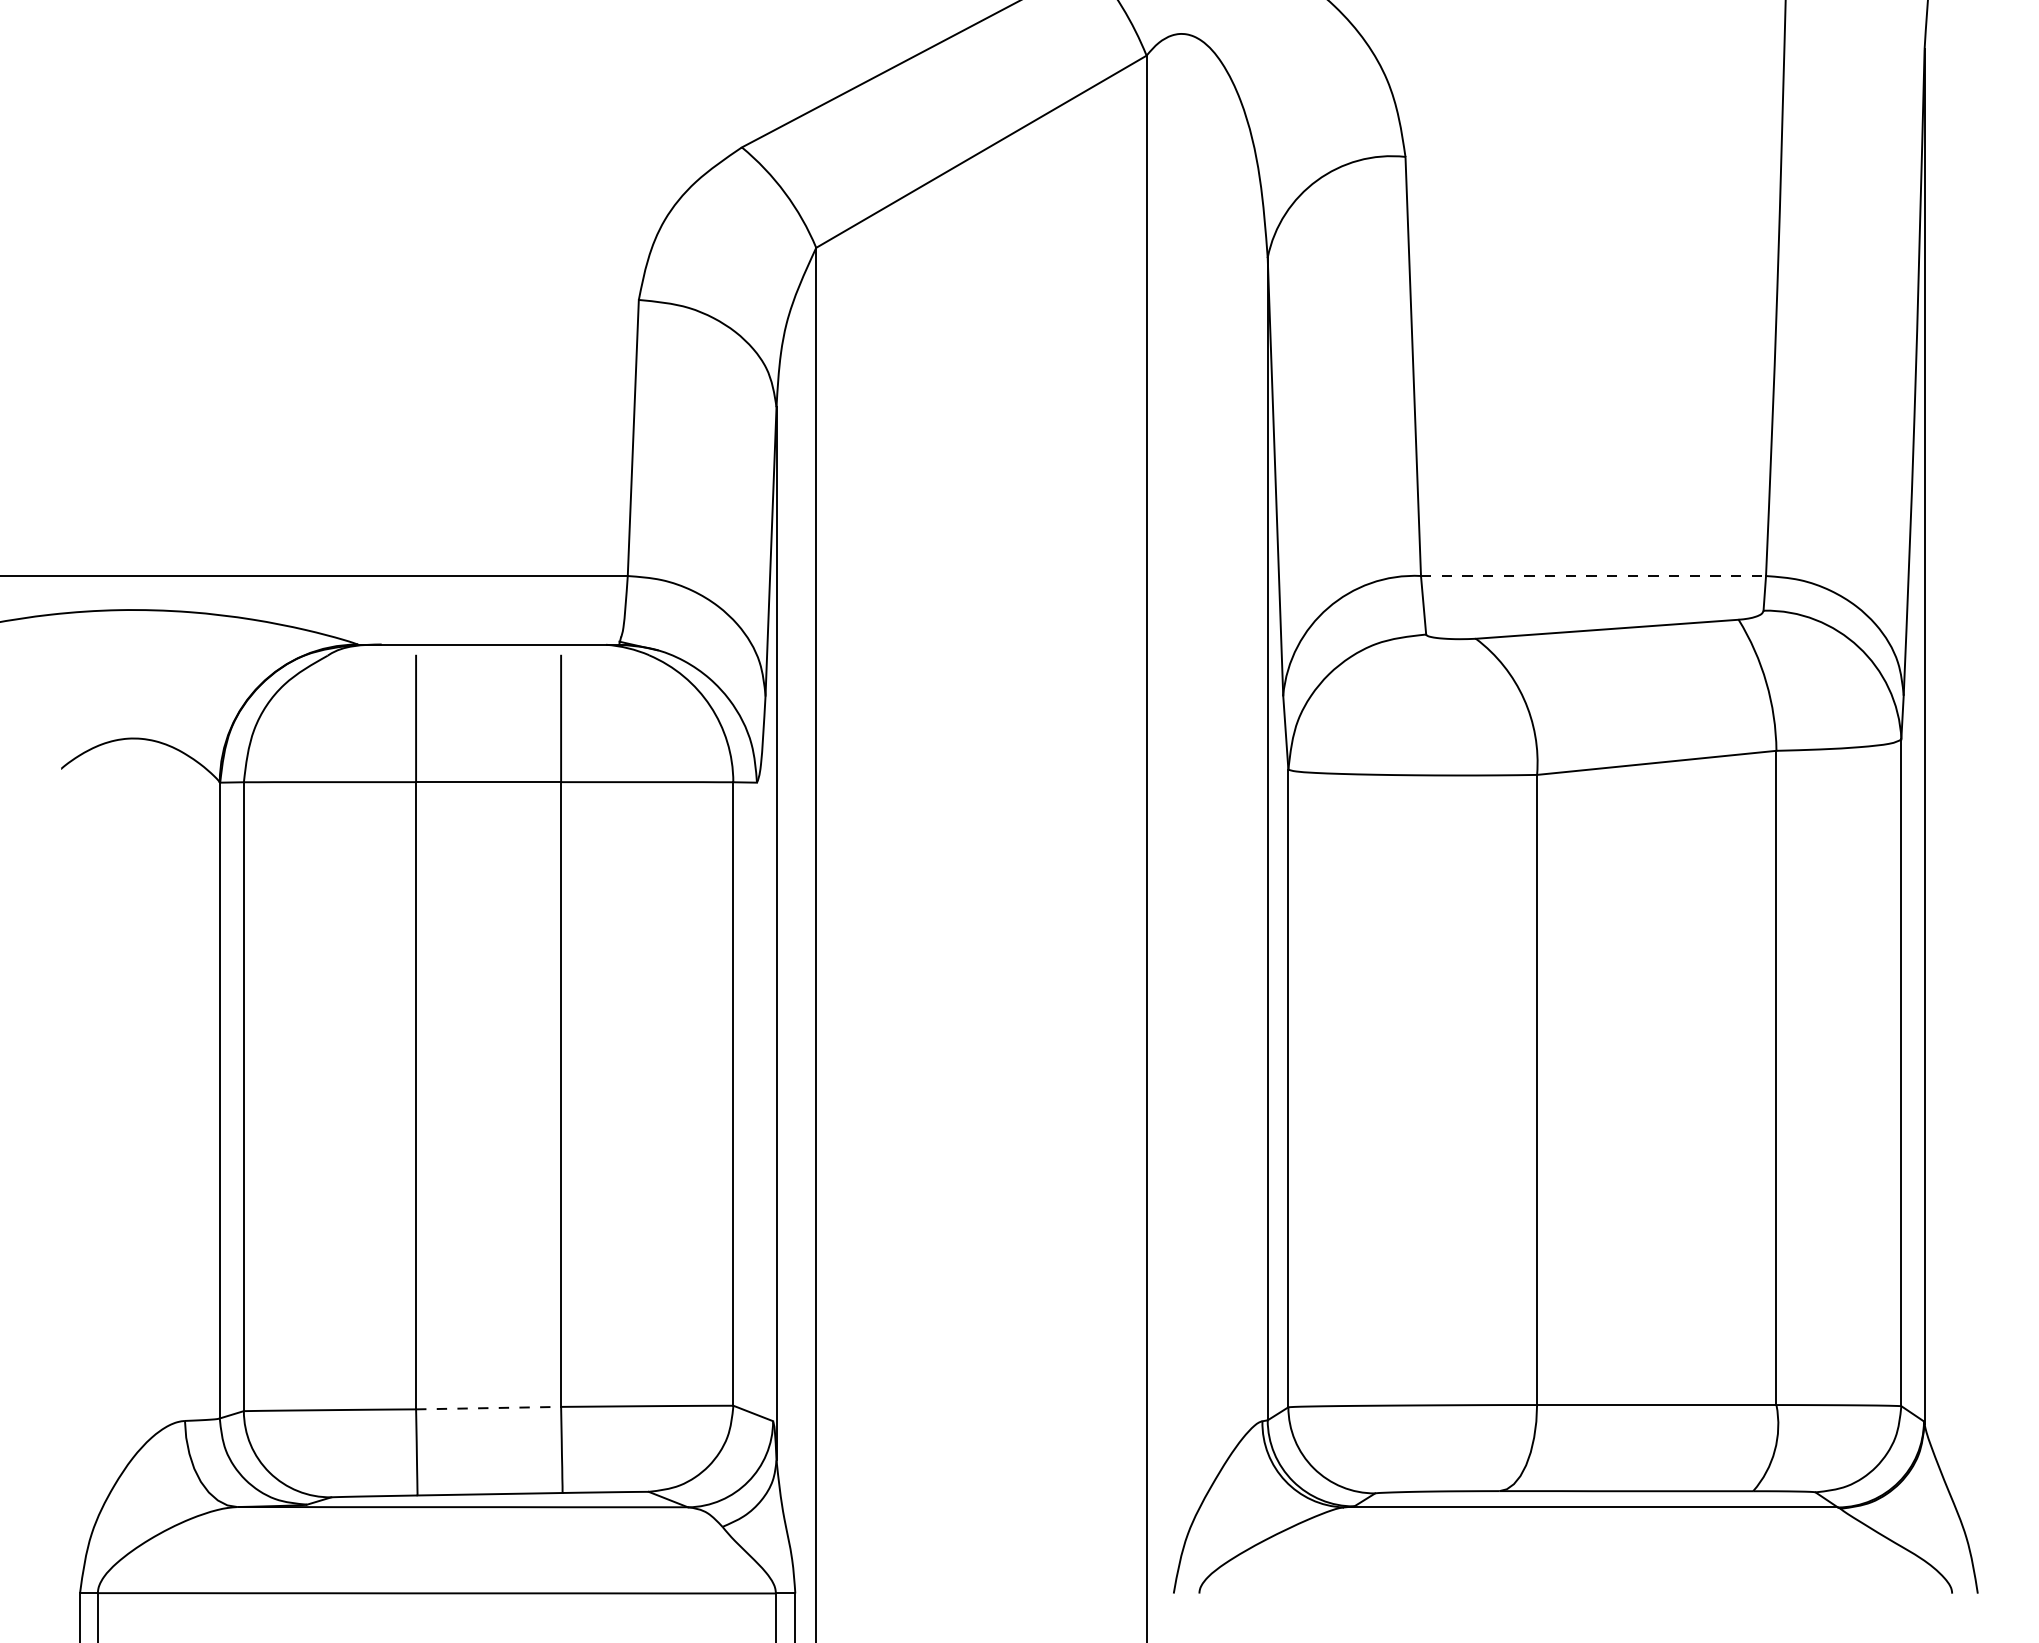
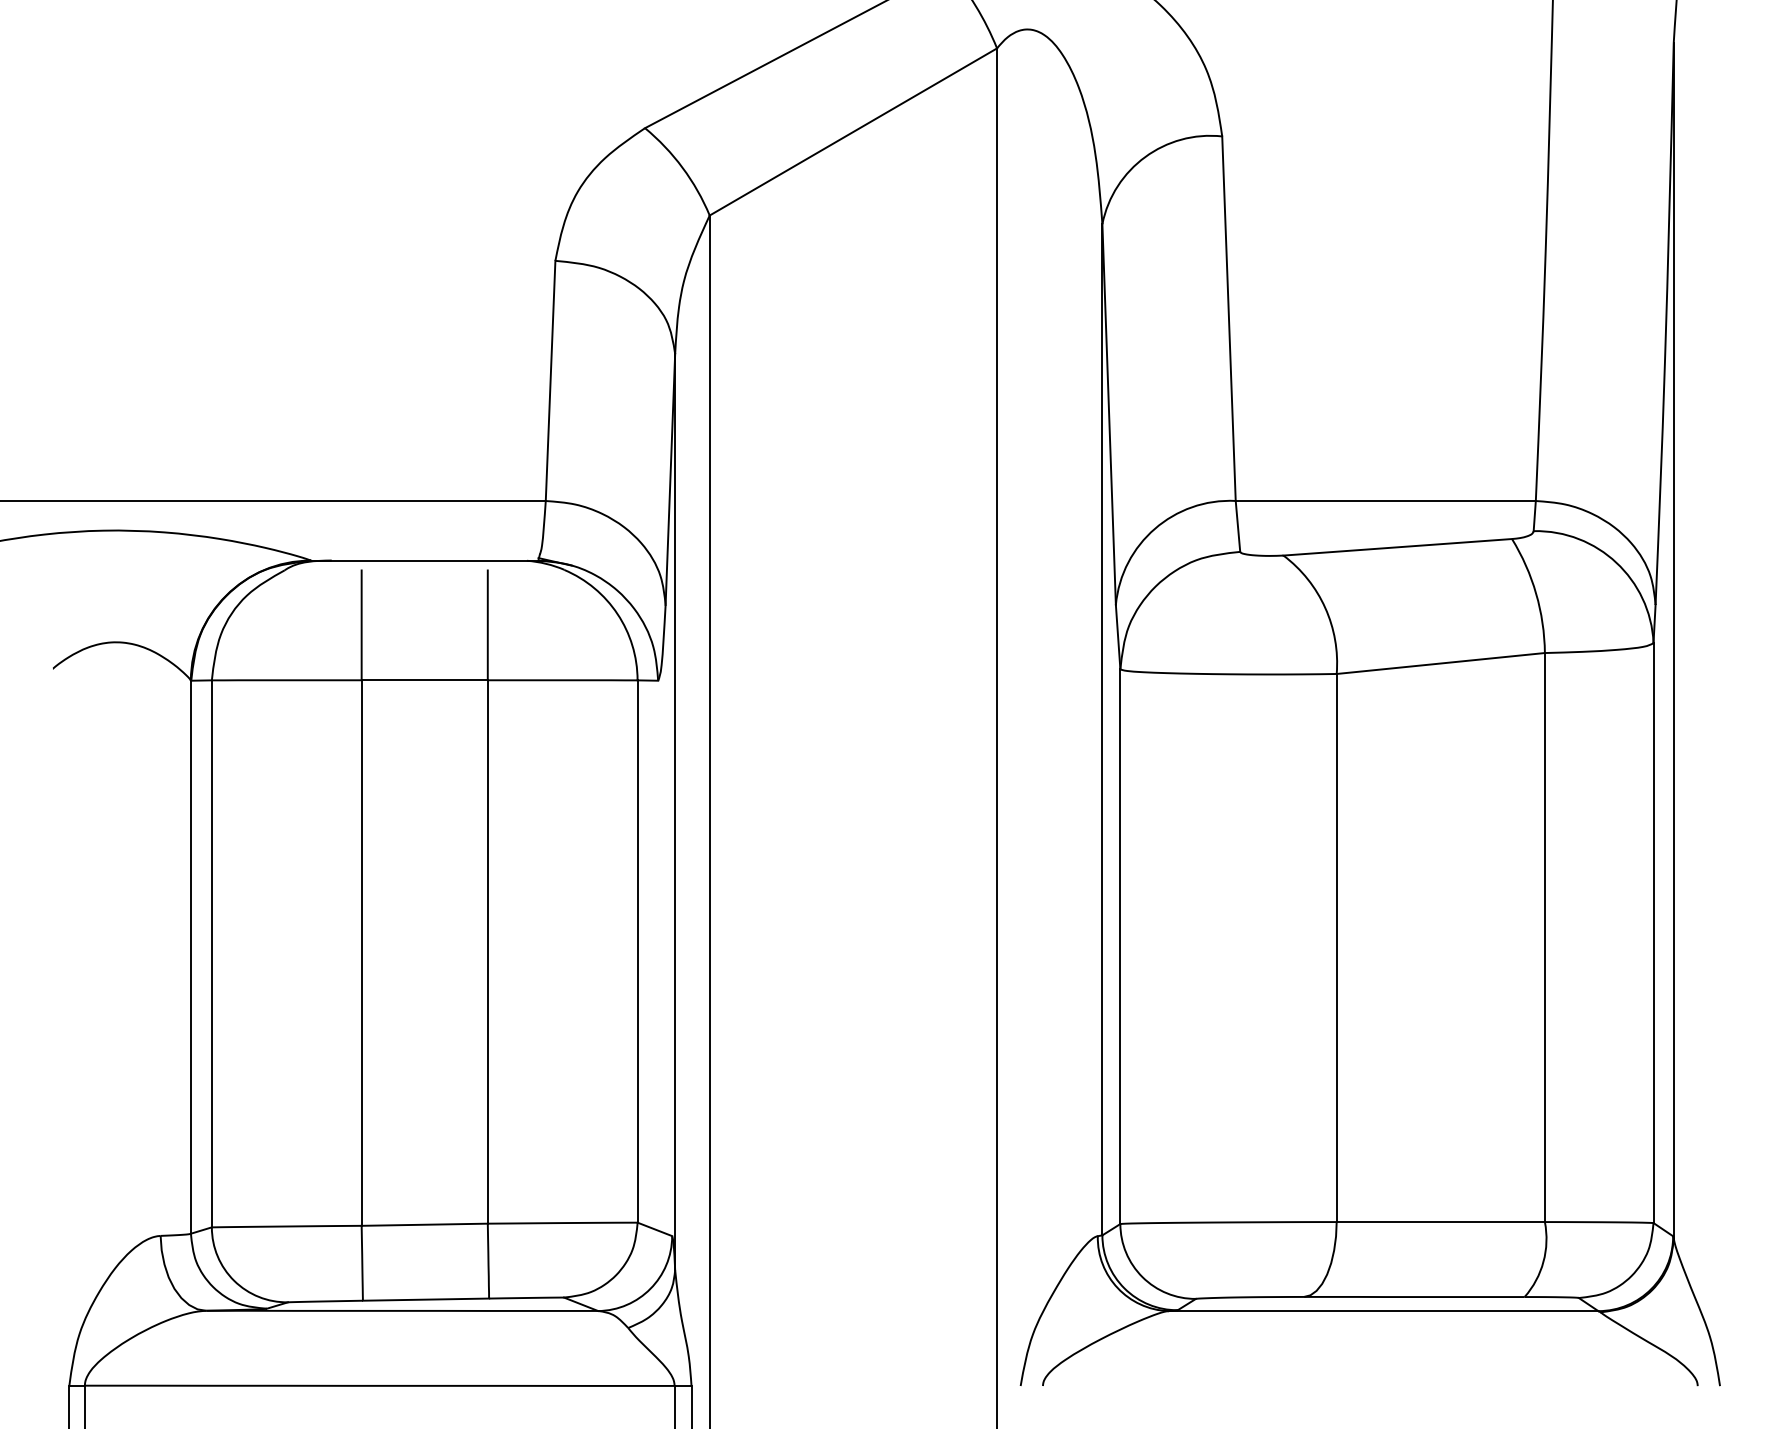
line: (1593, 576) -> (1385, 501), dashed -> solid
line: (488, 1408) -> (424, 1225), dashed -> solid

